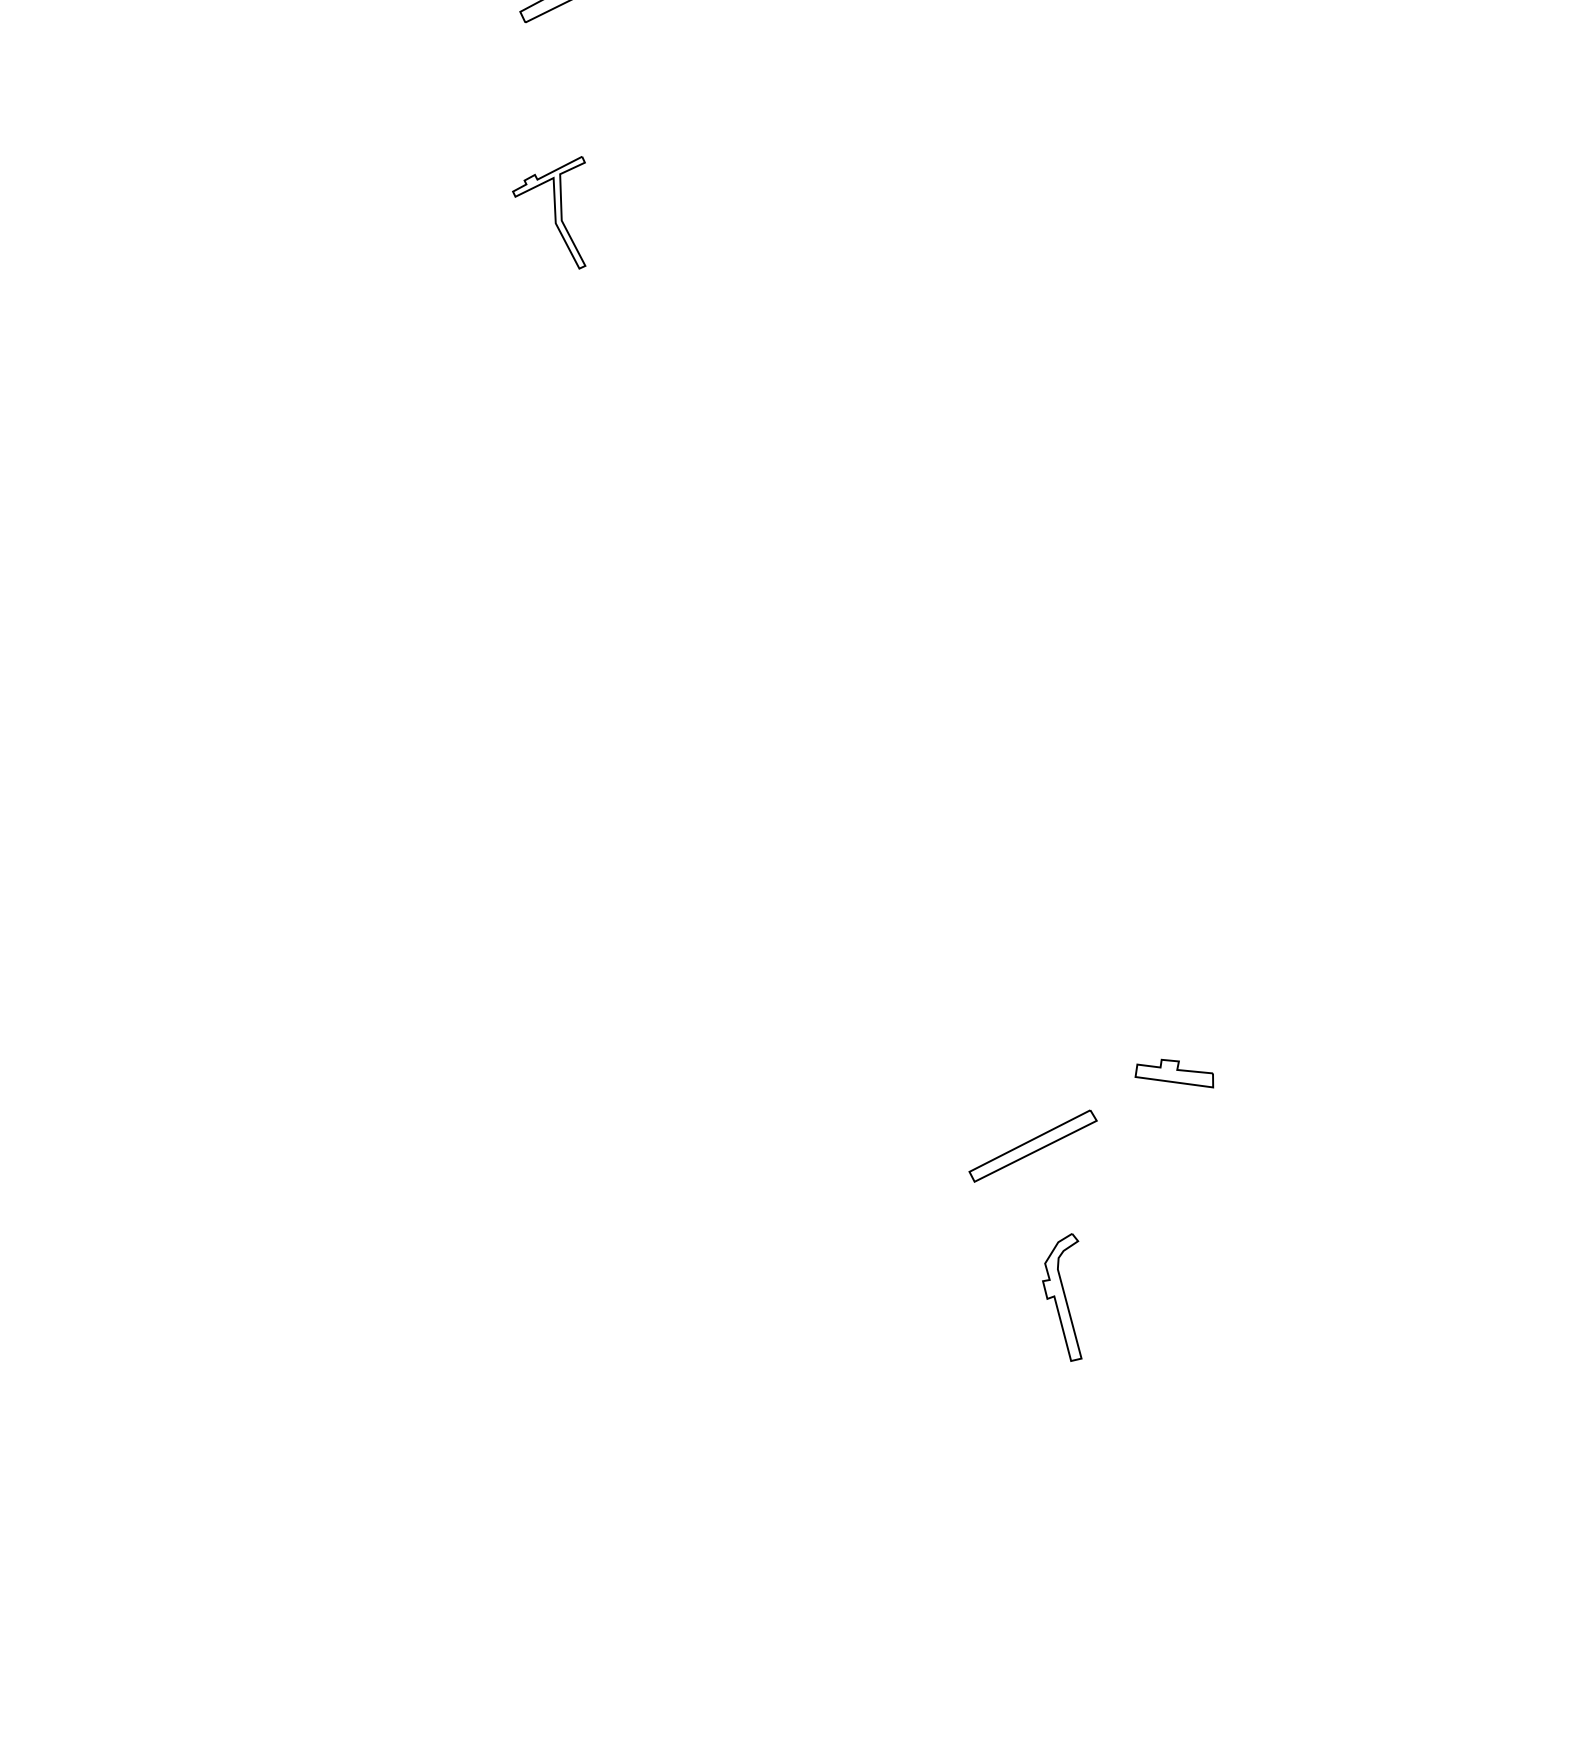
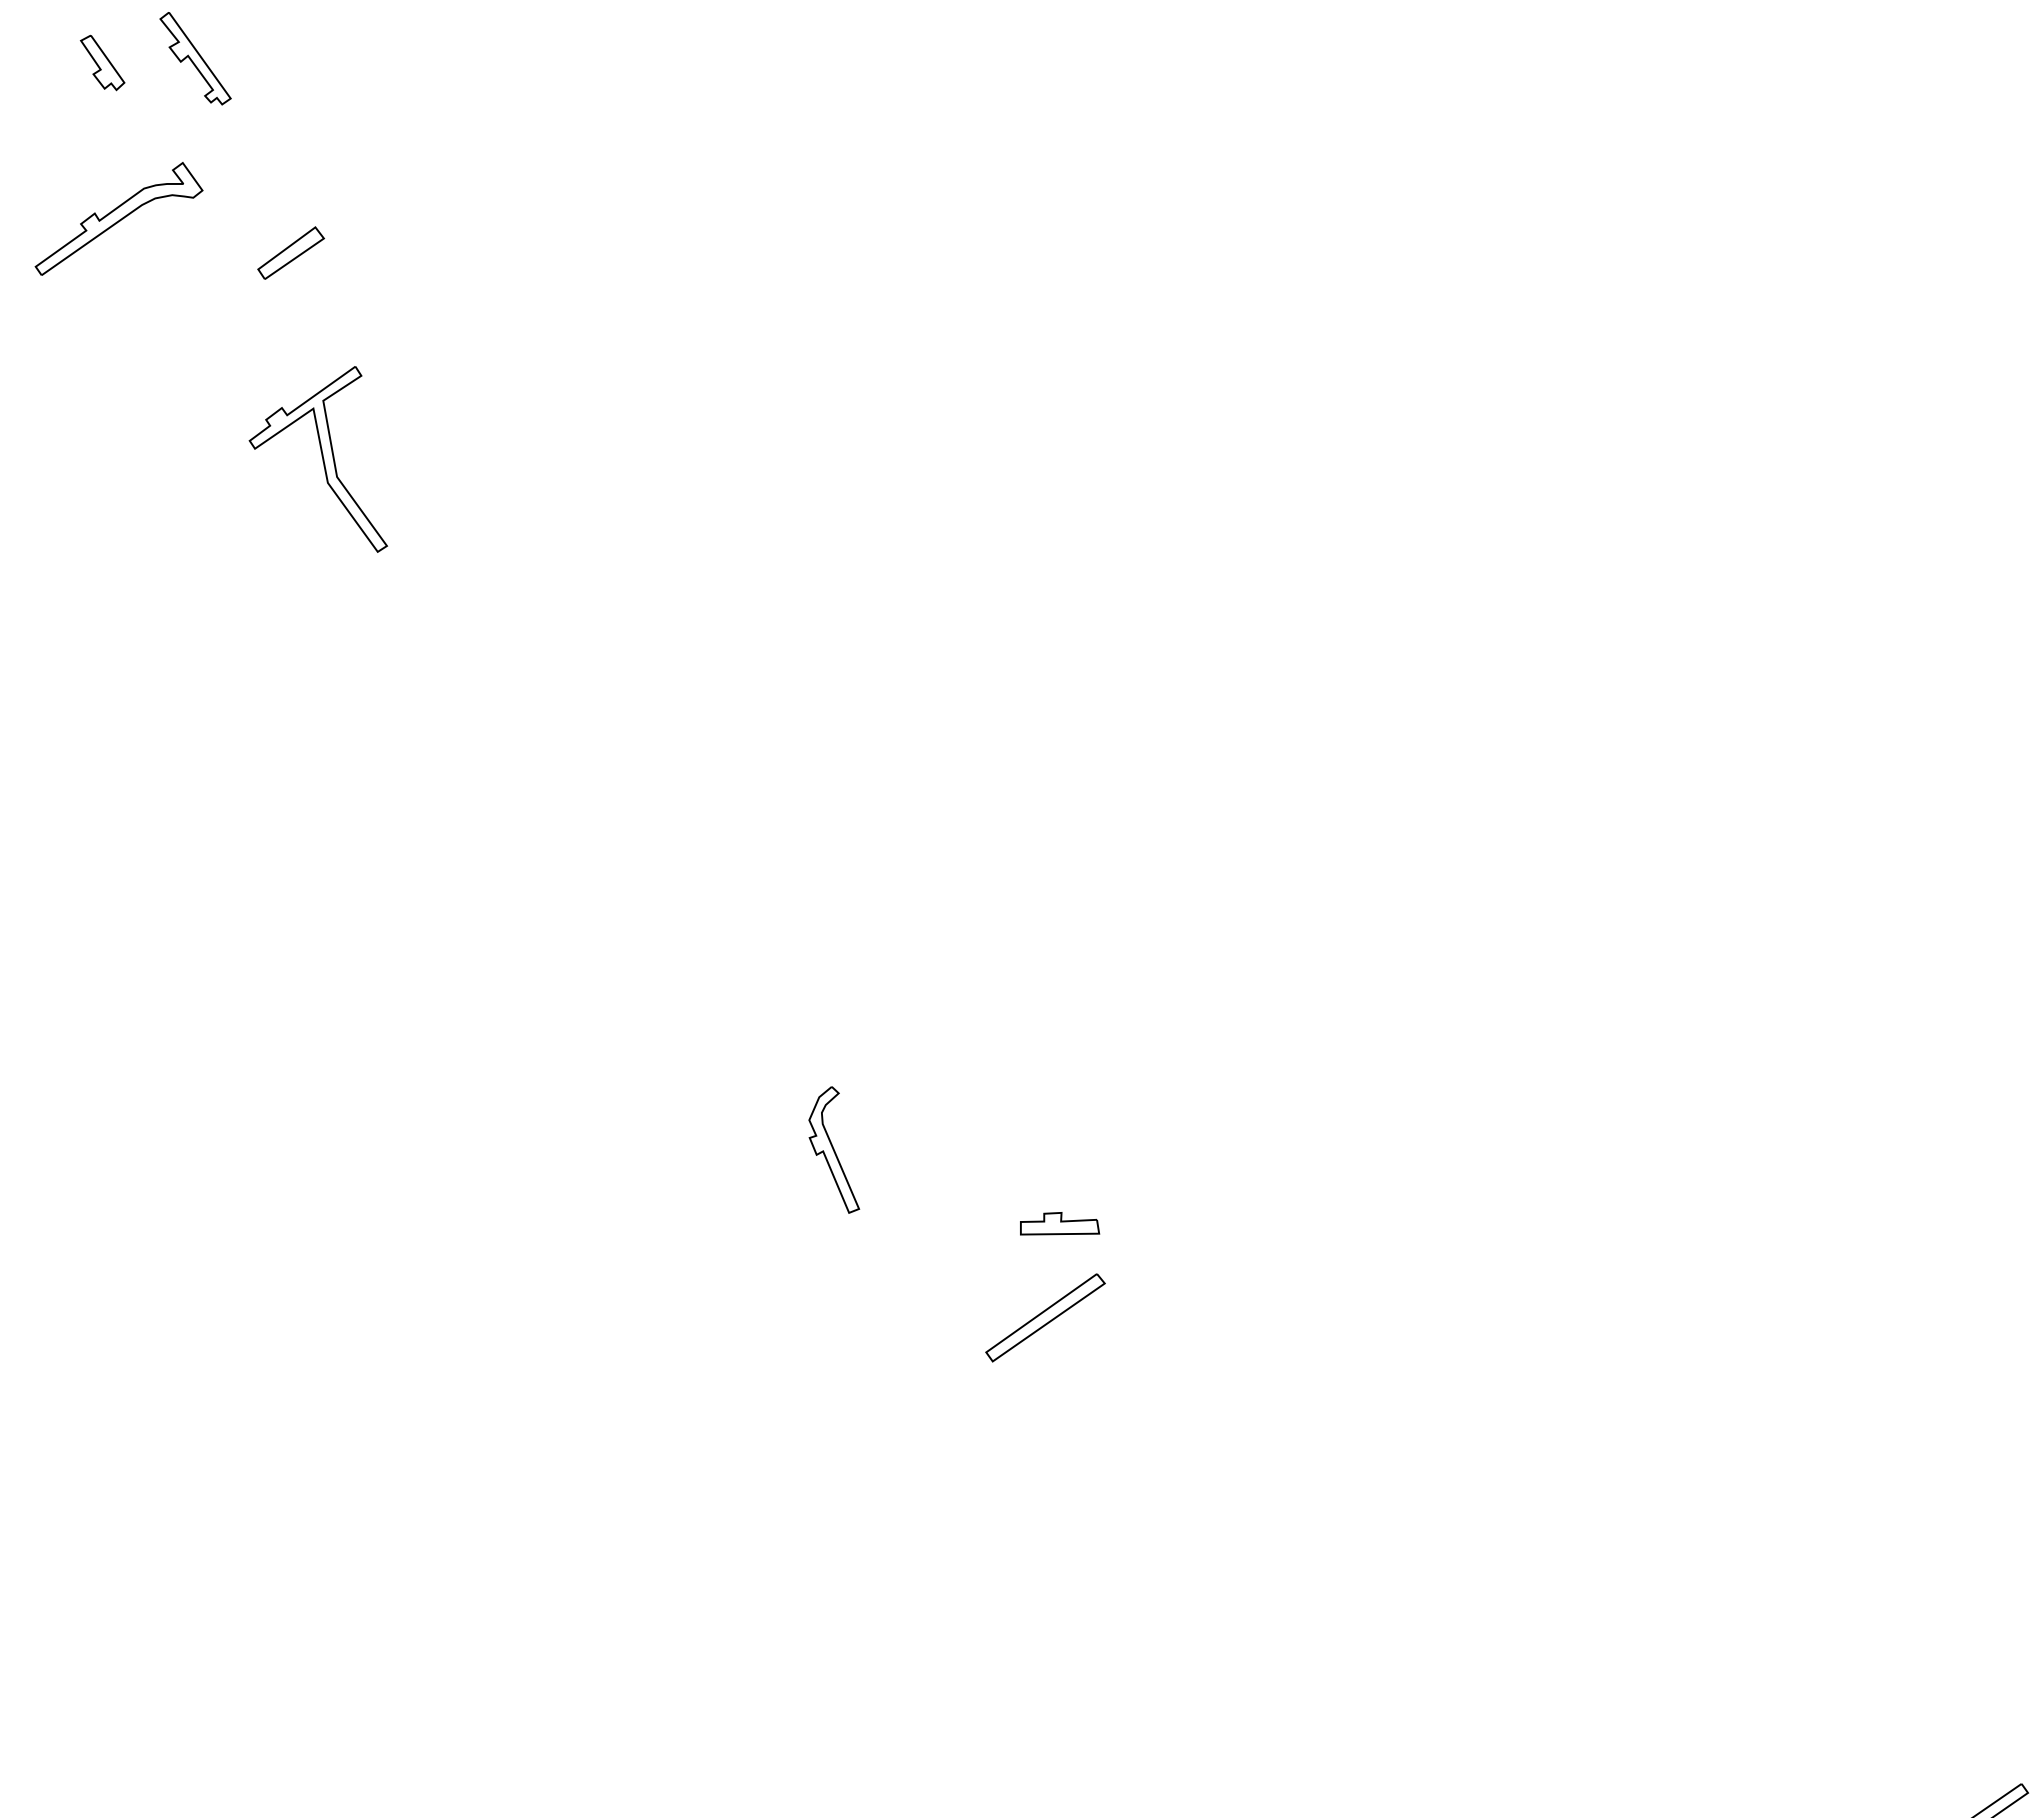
part: (551, 208) -> (317, 459), size x1.67
part: (1033, 1145) -> (1045, 1317), moved
part: (1065, 1296) -> (834, 1149), moved

